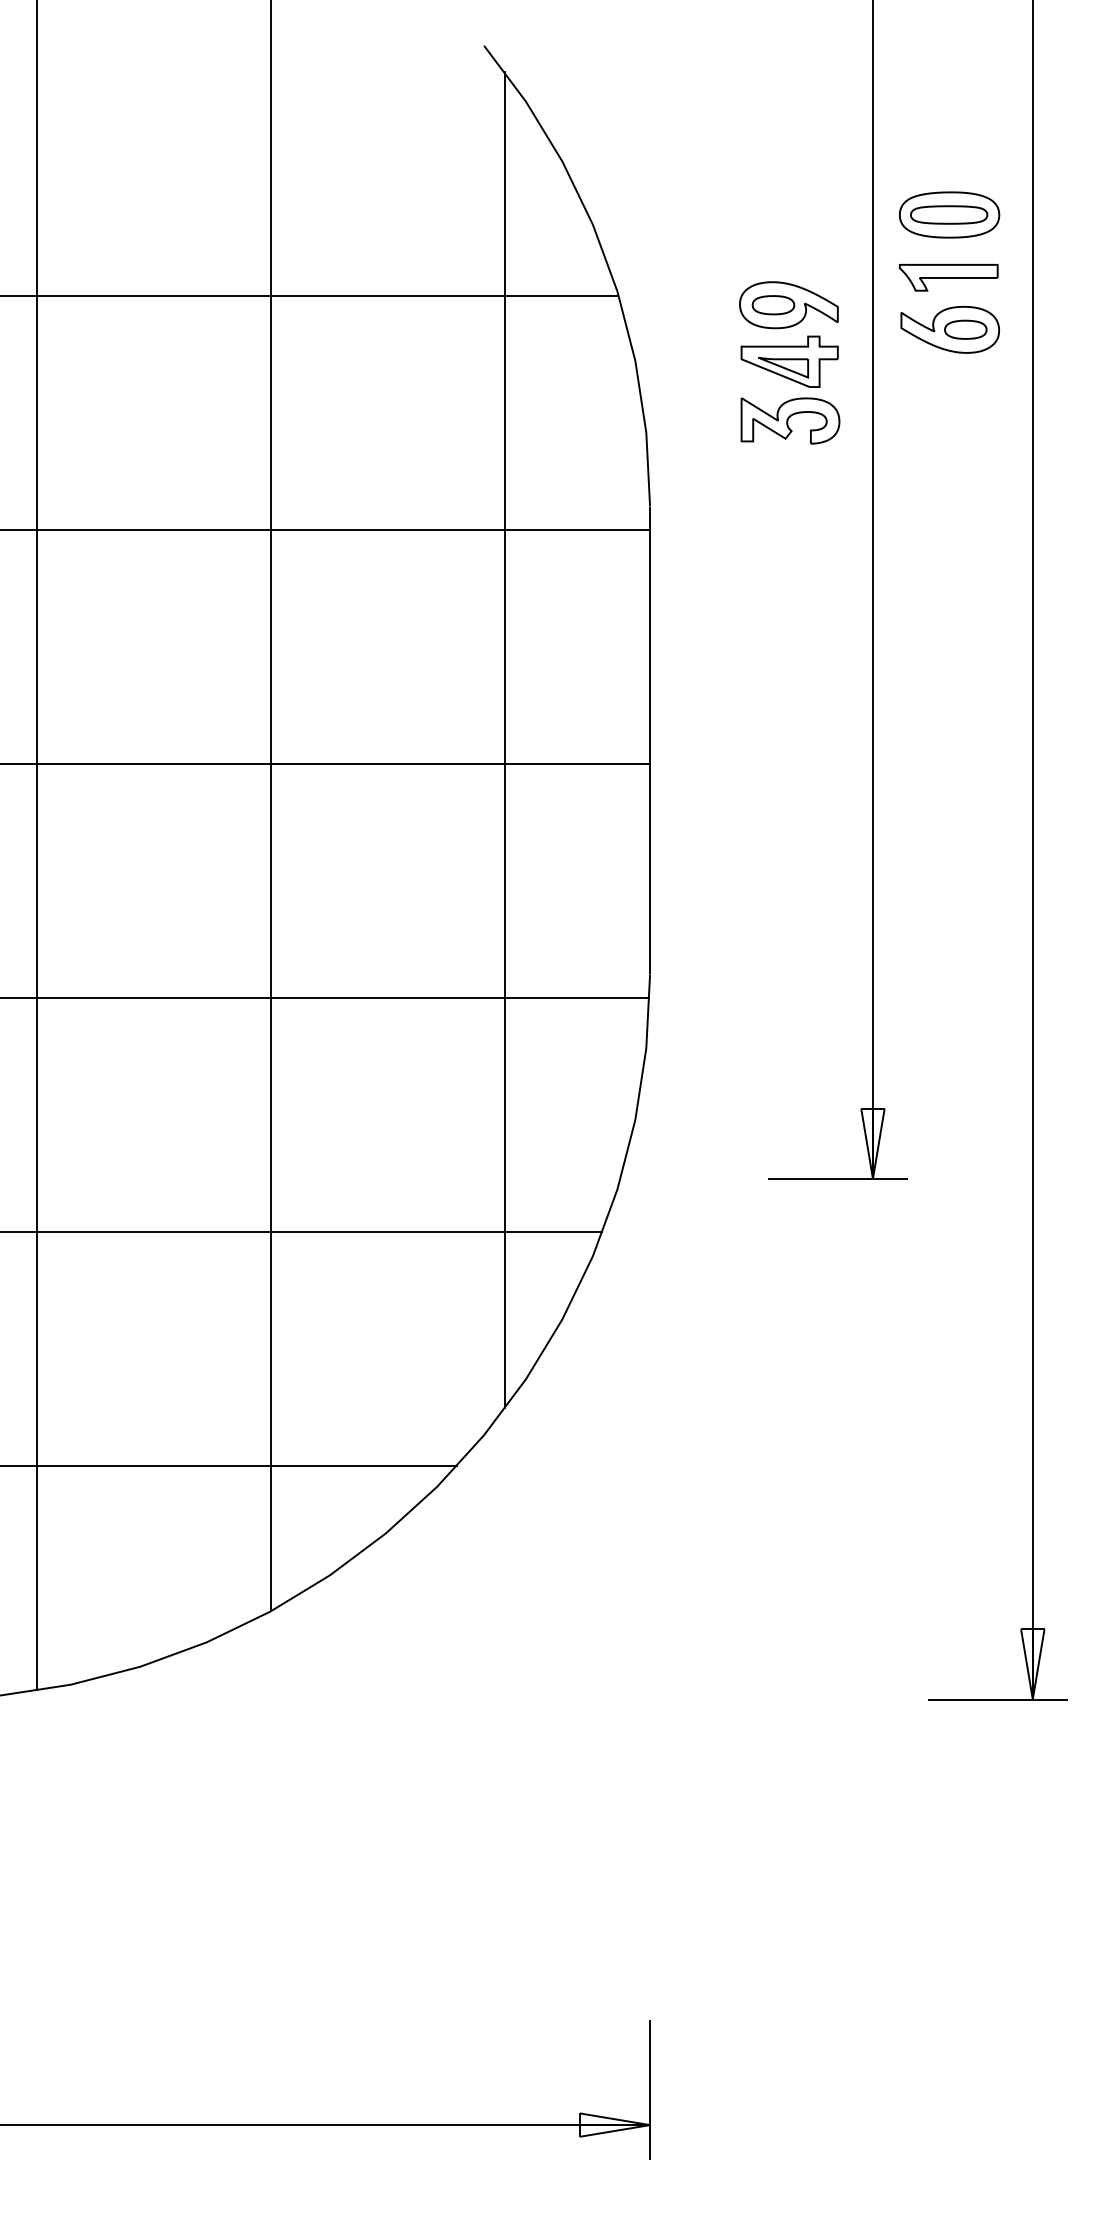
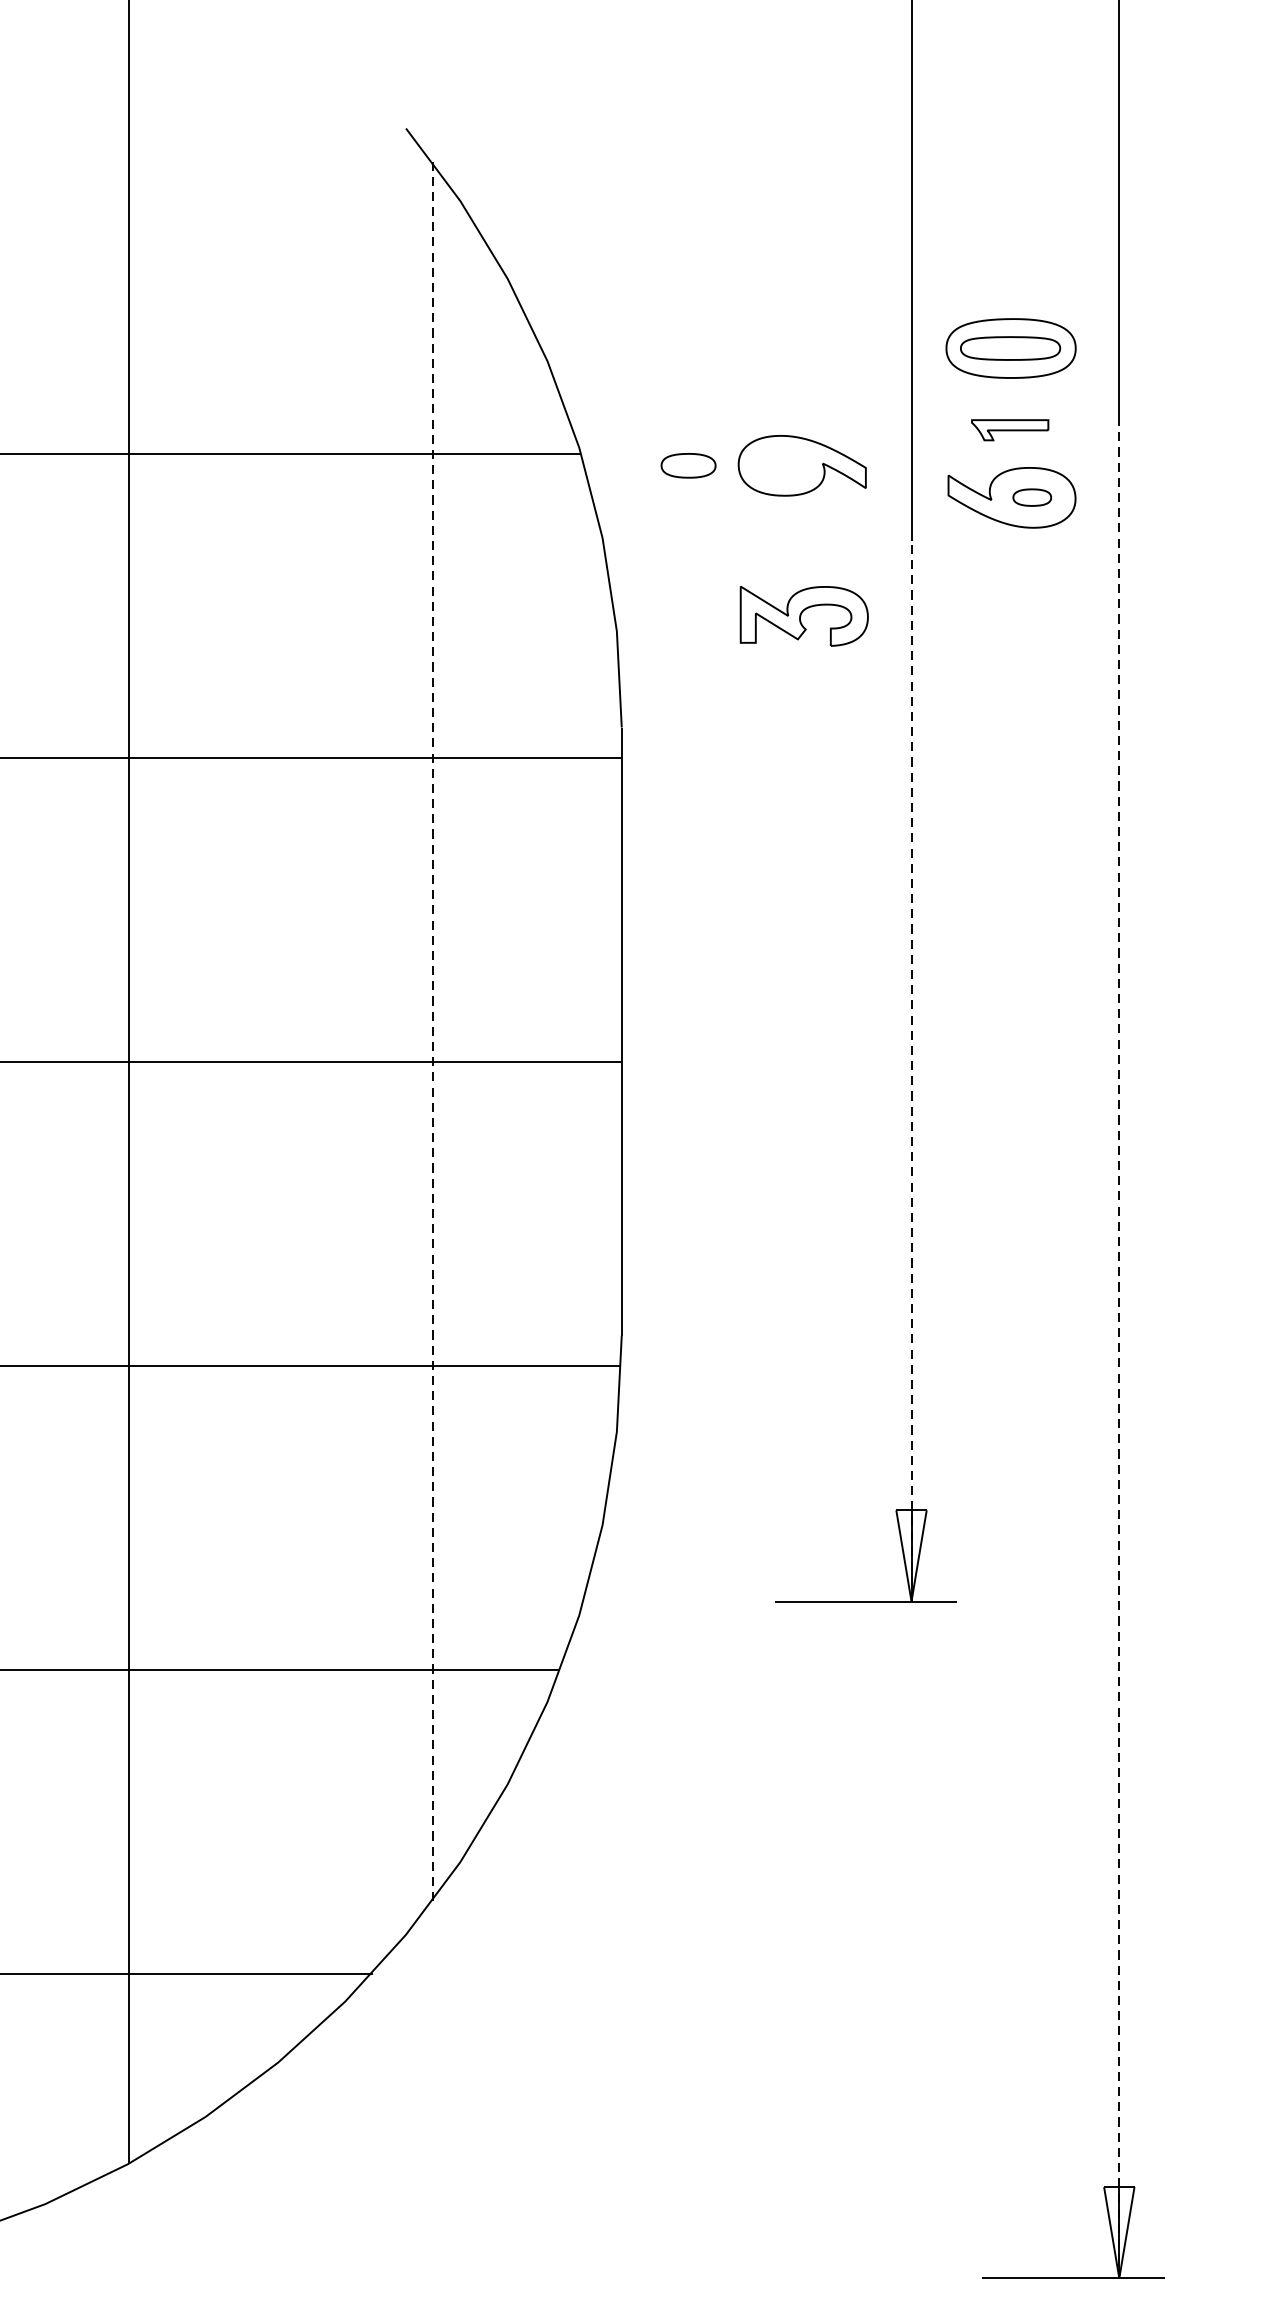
part: (948, 277) -> (1009, 429), size x0.6
part: (773, 305) -> (688, 466), moved
part: (965, 329) -> (1031, 497), size x0.7
part: (789, 361) -> (803, 538), removed
line: (505, 740) -> (433, 1031), solid -> dashed
line: (872, 770) -> (910, 1070), solid -> dashed
line: (1032, 985) -> (1118, 1350), solid -> dashed

